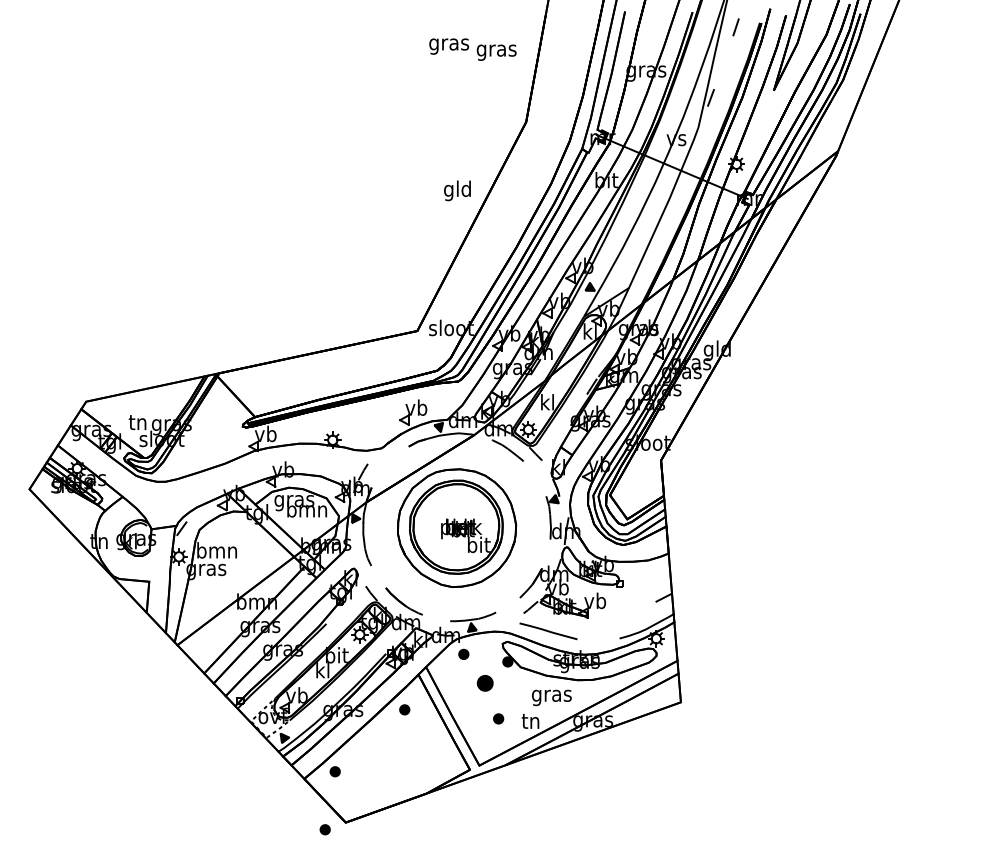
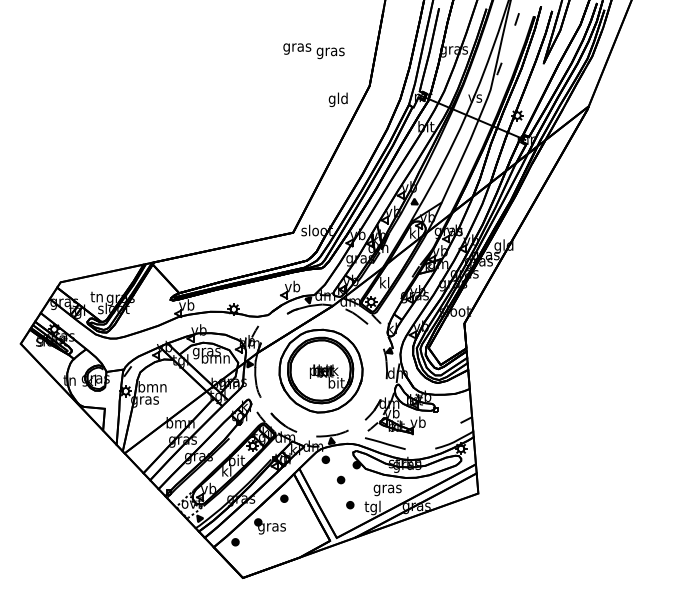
text: (472, 49) -> (313, 51), moved
text: (457, 190) -> (338, 99), moved
part: (485, 682) -> (341, 479), size x0.62
text: (530, 722) -> (372, 507), tn -> tgl
part: (384, 749) -> (270, 526), added
part: (324, 829) -> (227, 582), removed

